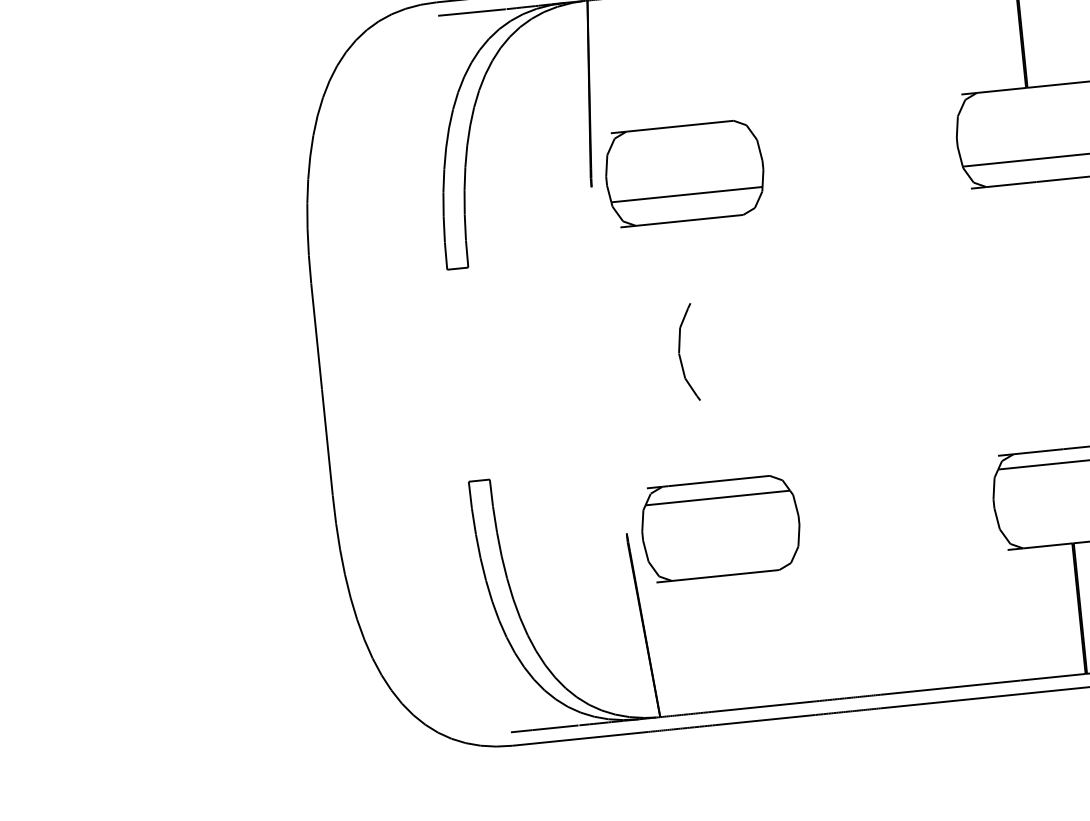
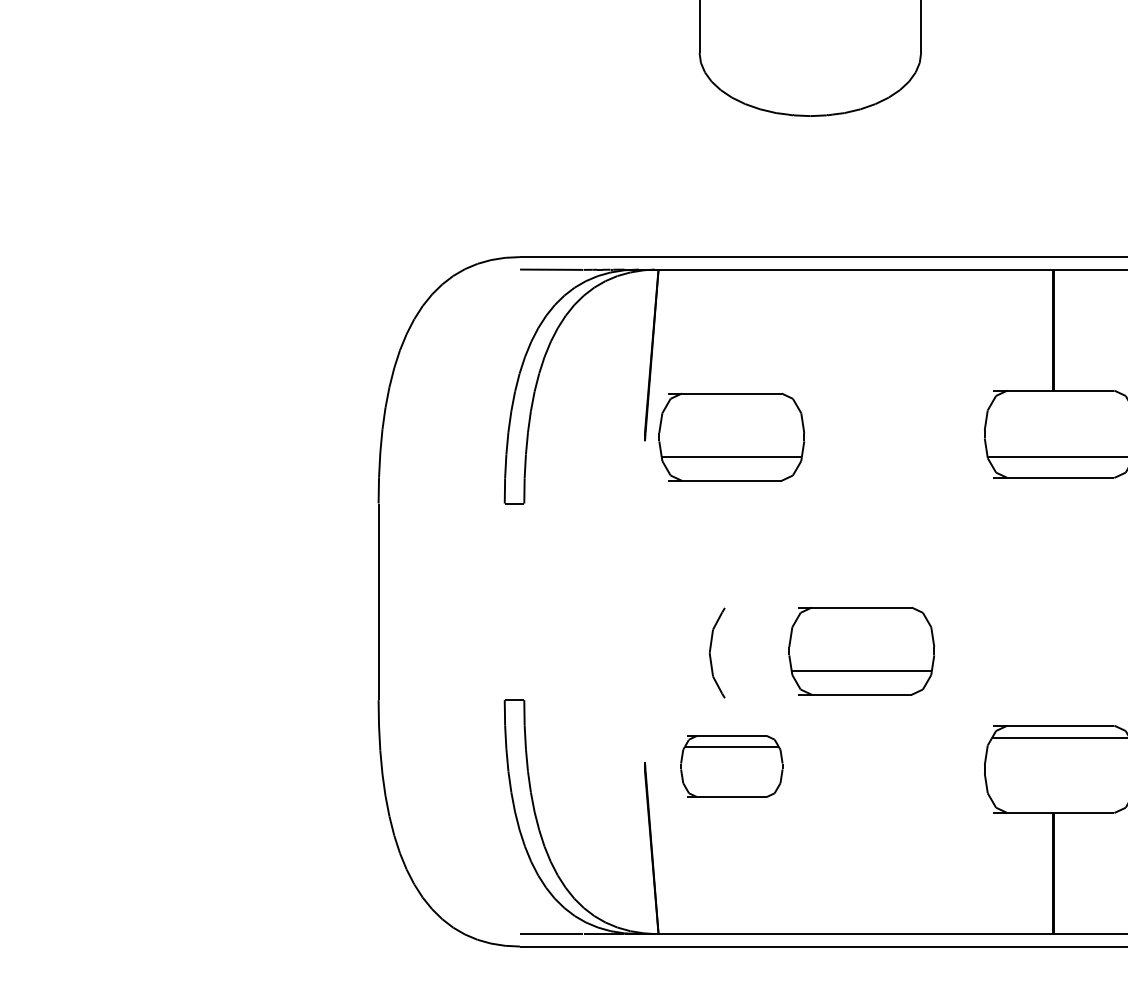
part: (686, 352) -> (716, 652), moved
part: (848, 389) -> (861, 650), added
part: (720, 528) -> (731, 766), size x0.7

